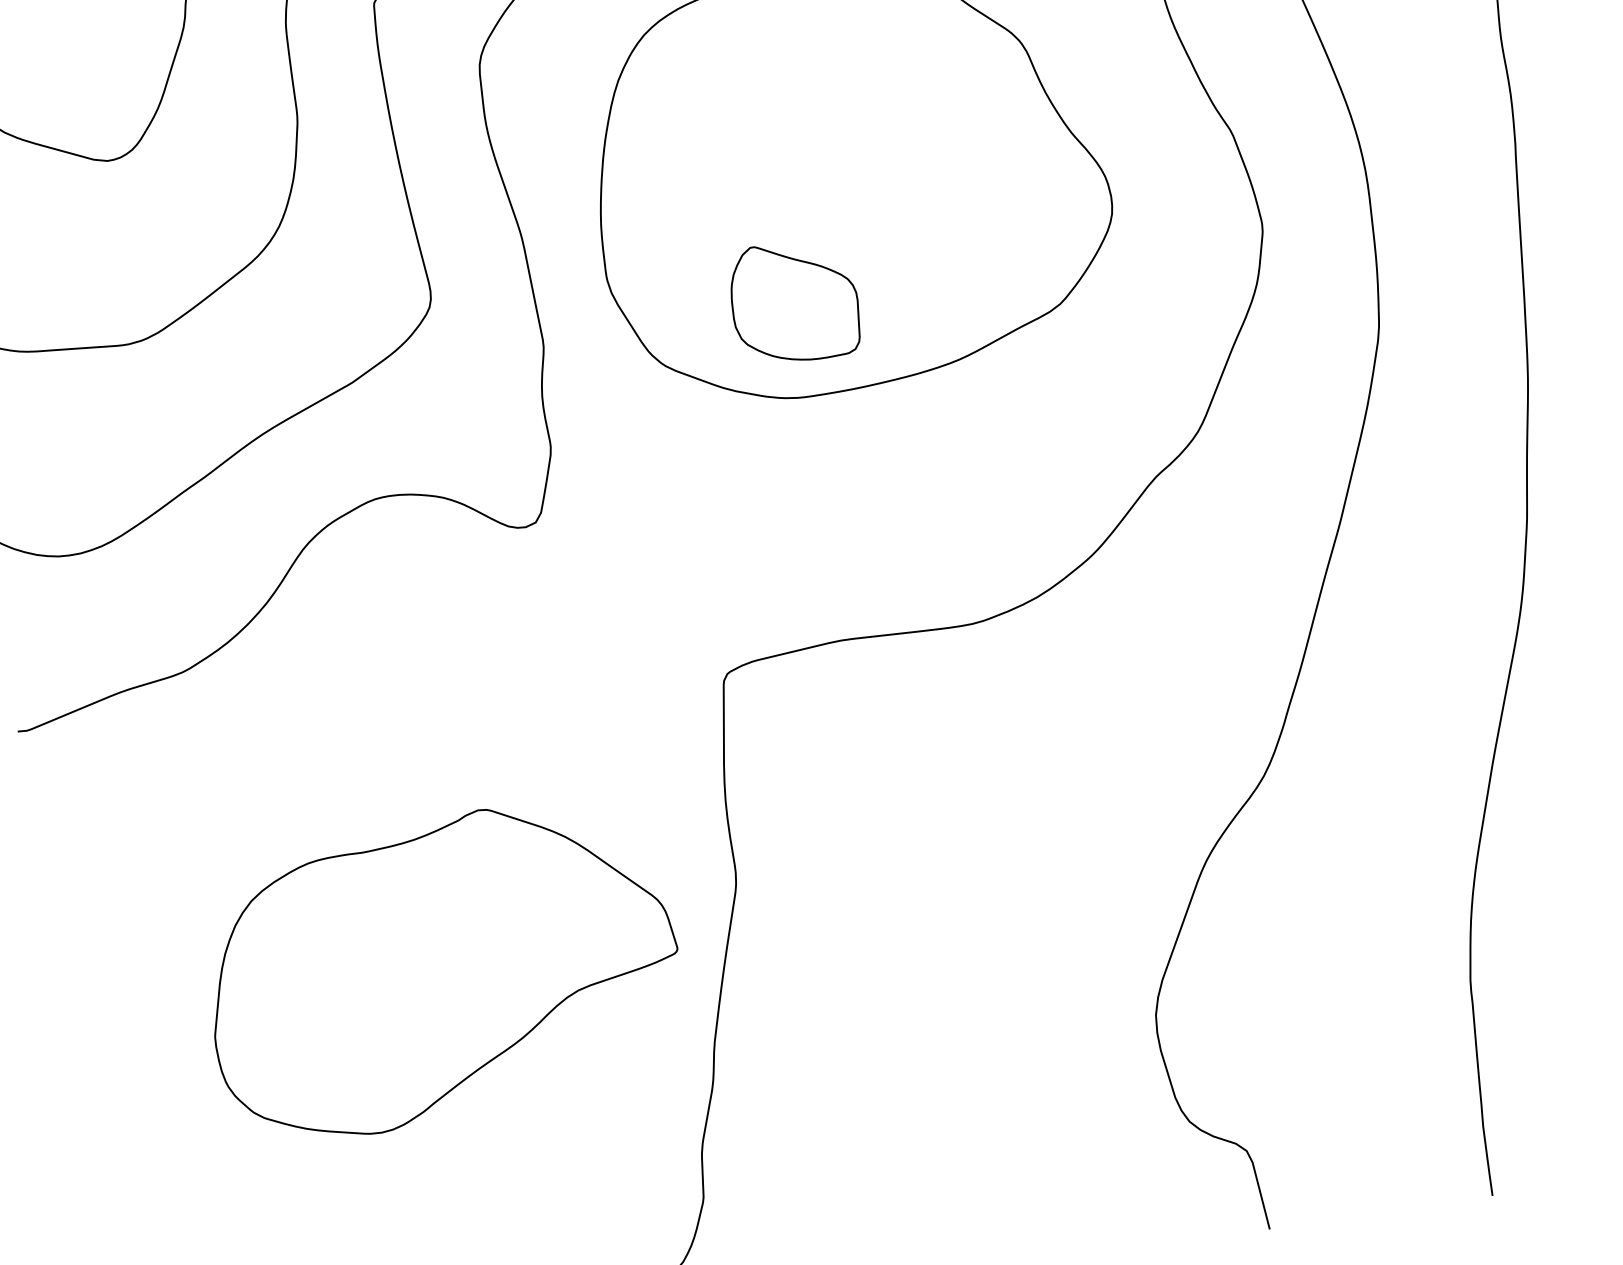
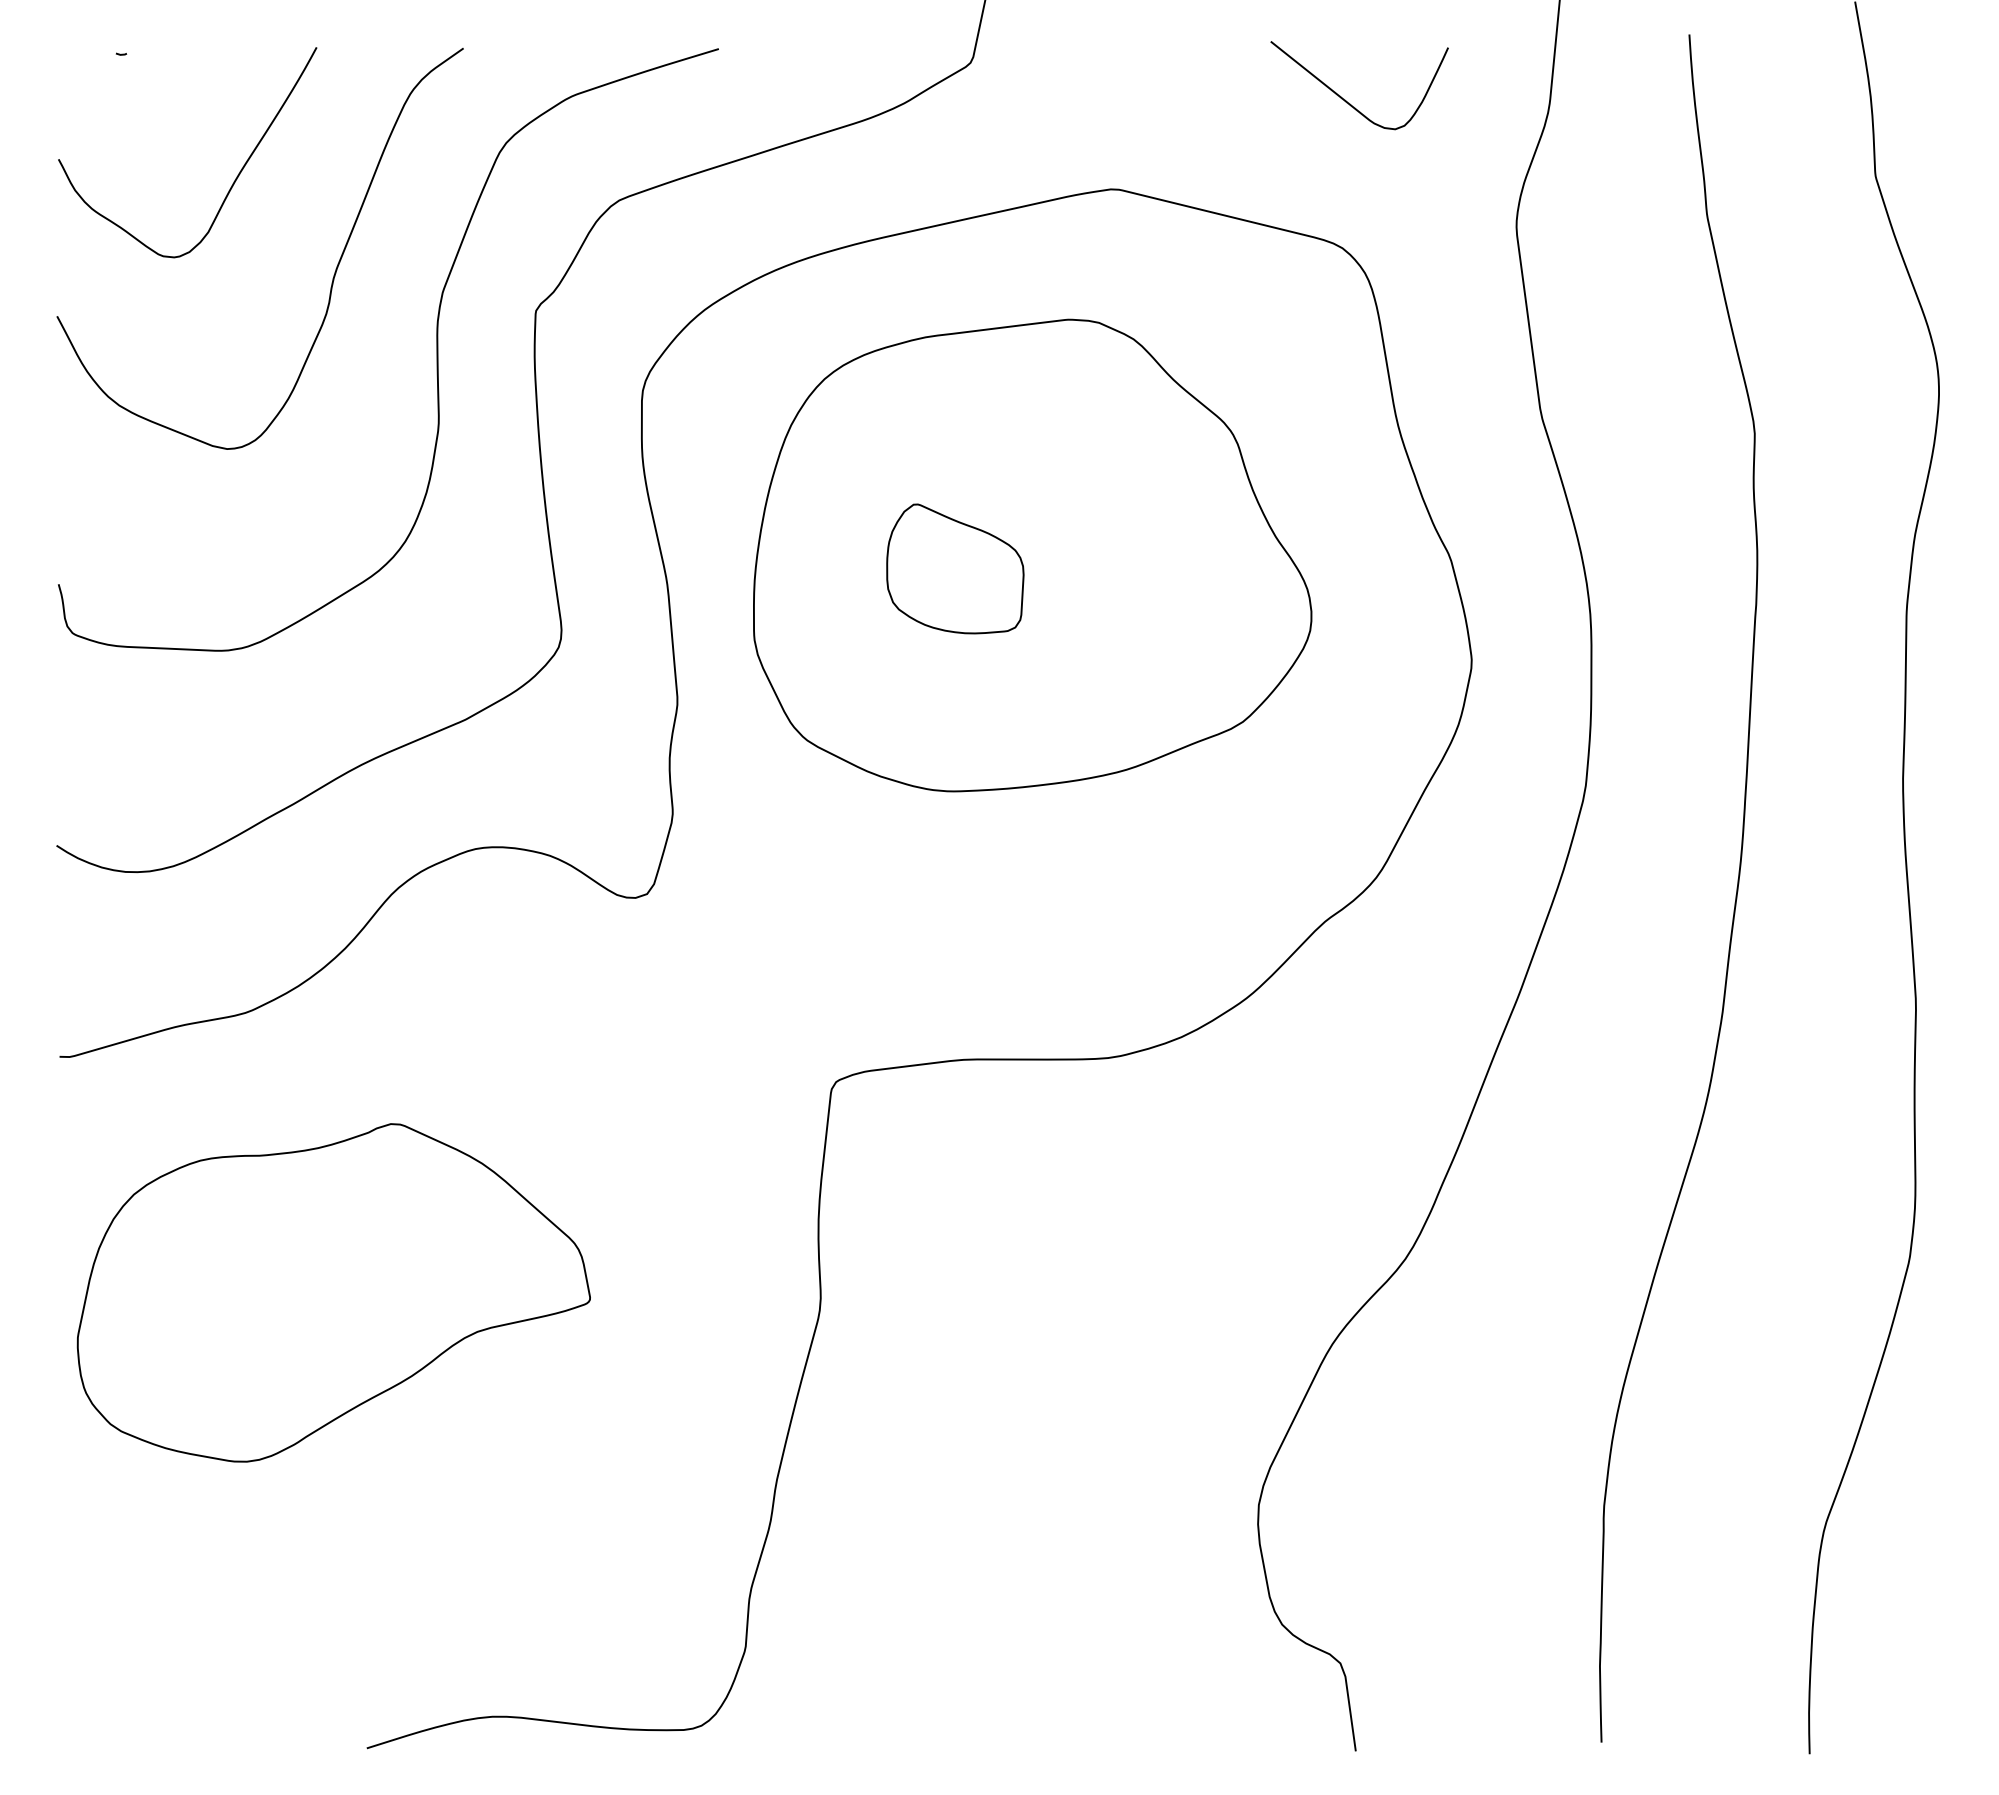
part: (794, 301) -> (955, 568), moved
part: (443, 969) -> (333, 1292), moved

